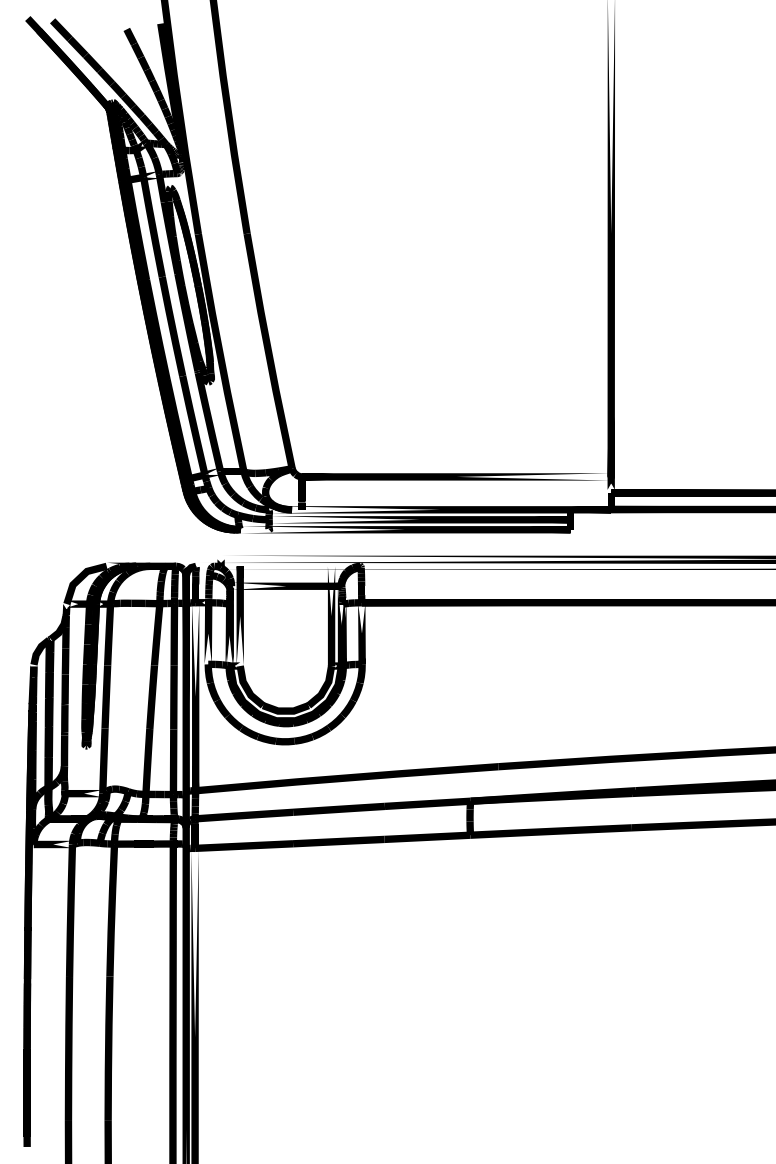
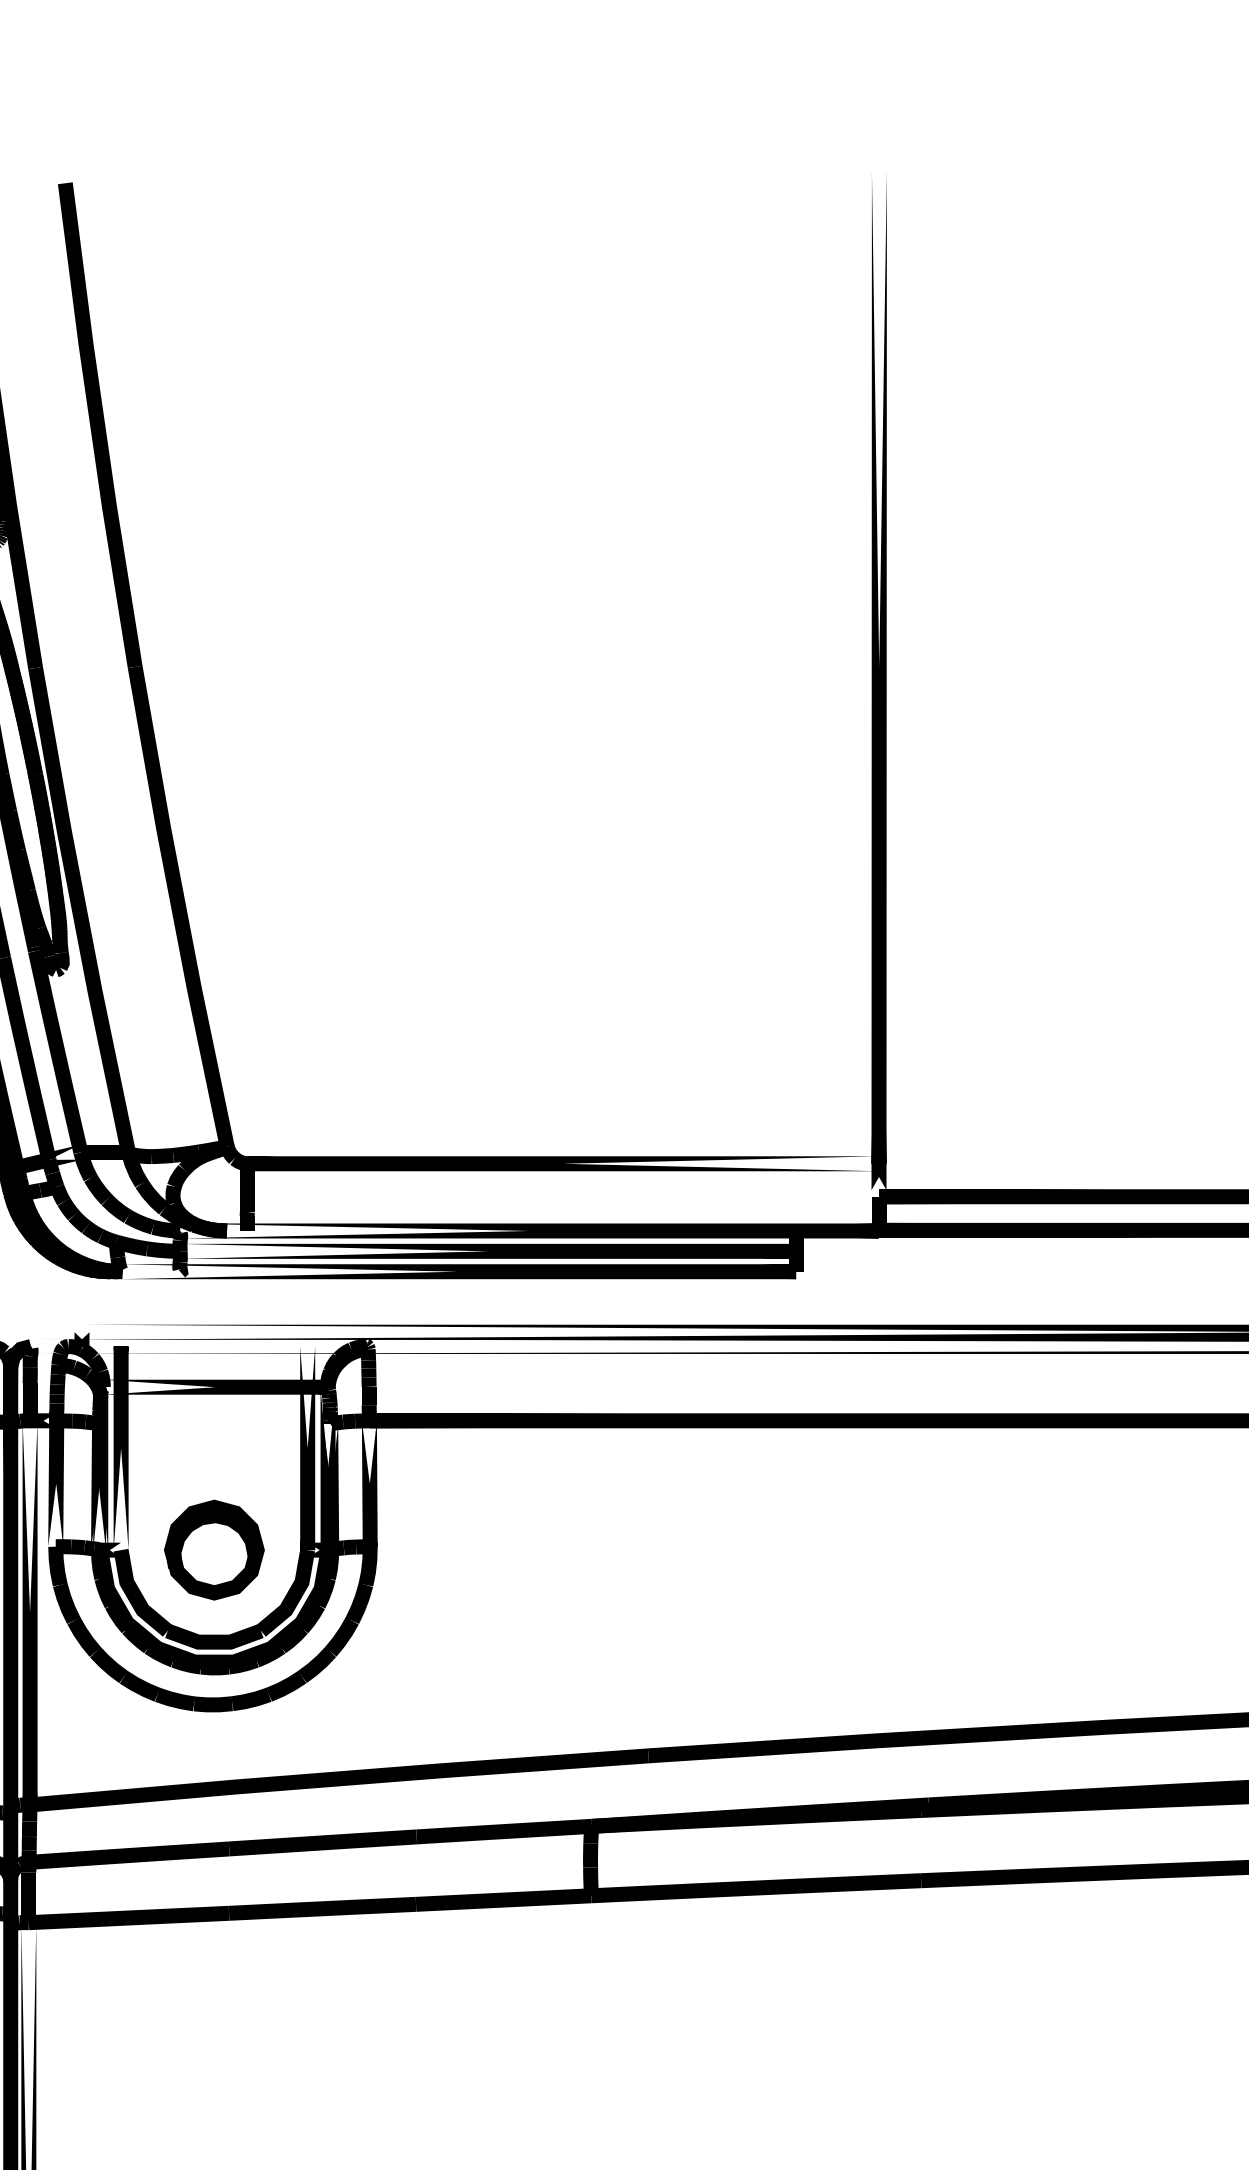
part: (285, 665) -> (213, 1549), added

